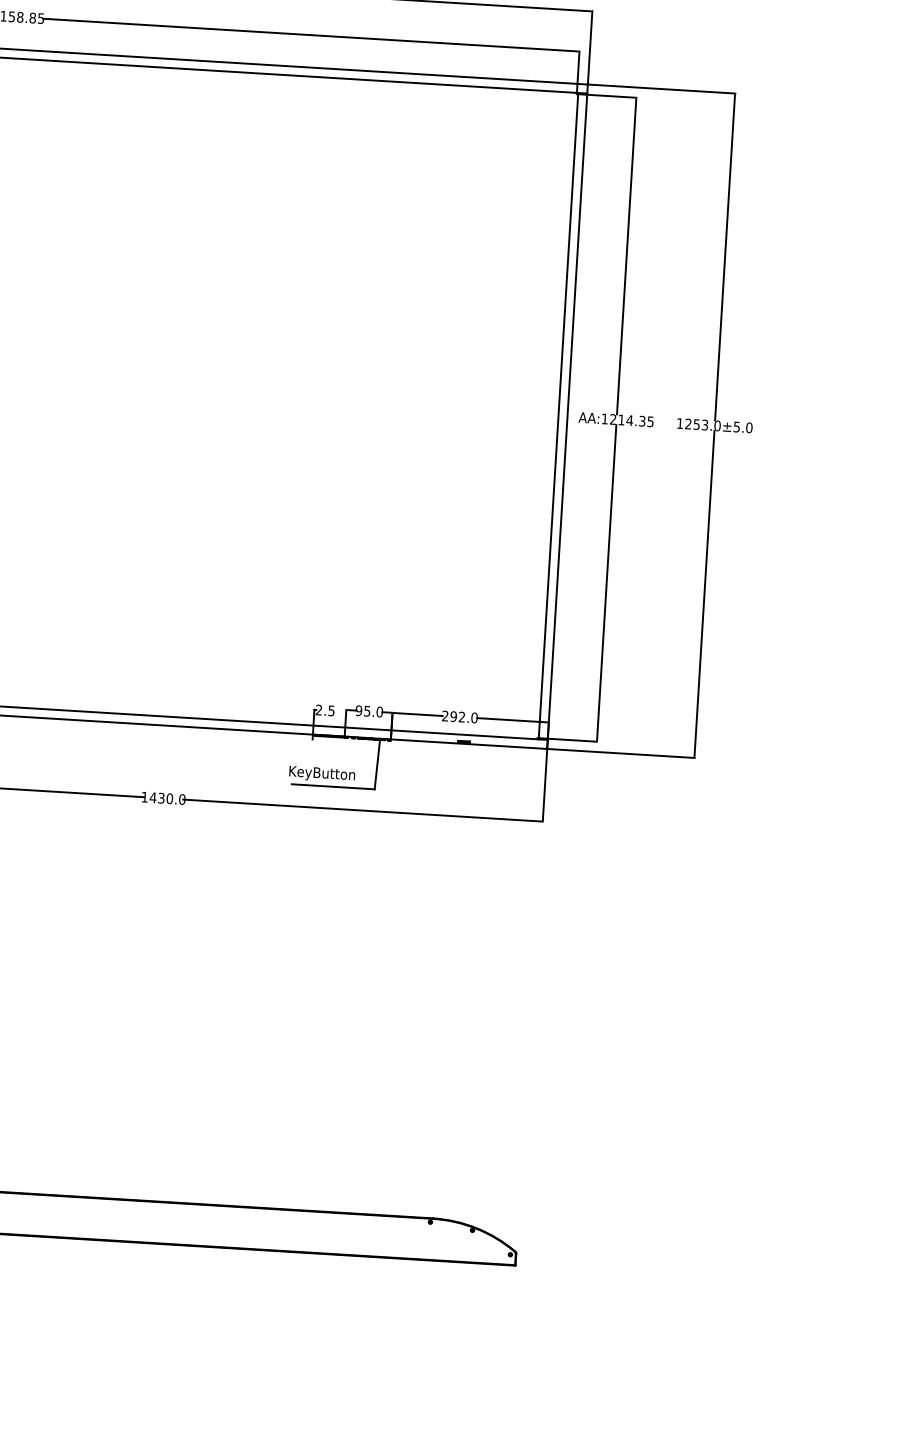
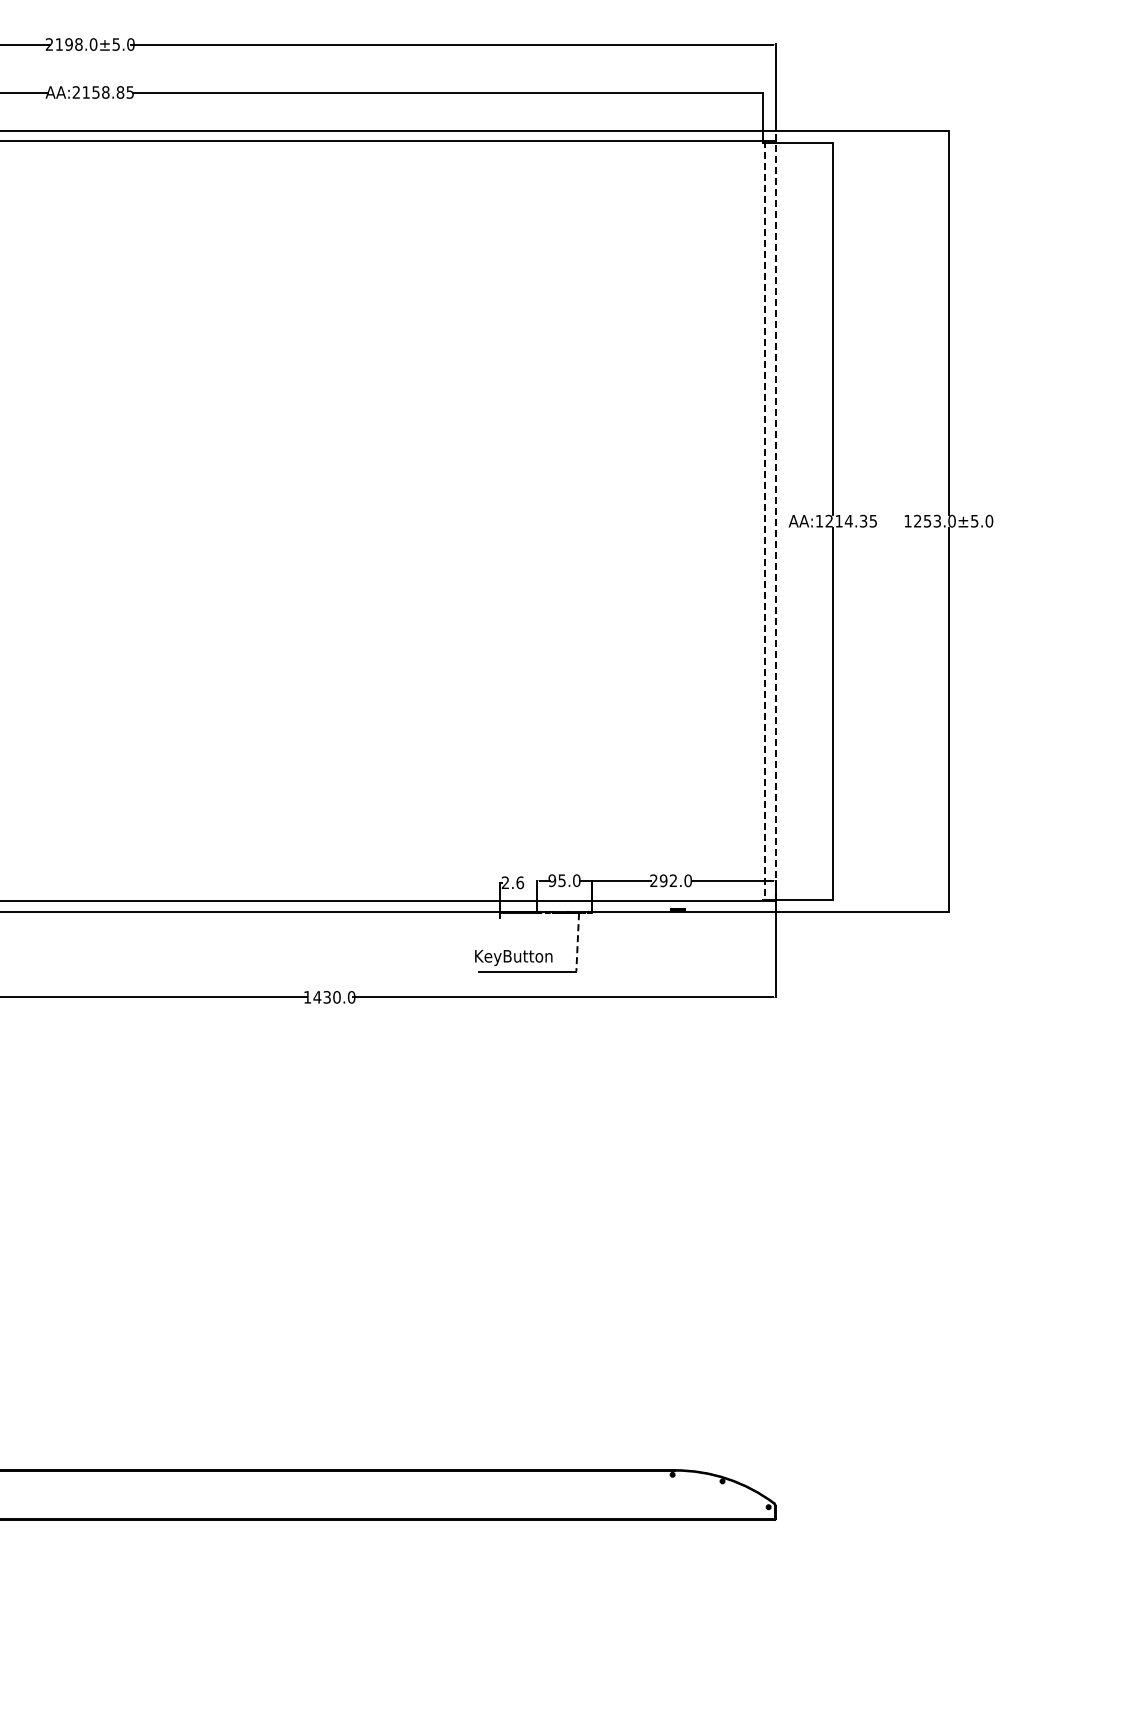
line: (558, 416) -> (764, 521), solid -> dashed
line: (567, 416) -> (775, 520), solid -> dashed
text: (331, 710) -> (520, 882), 2.5 -> 2.6
line: (377, 764) -> (577, 942), solid -> dashed

